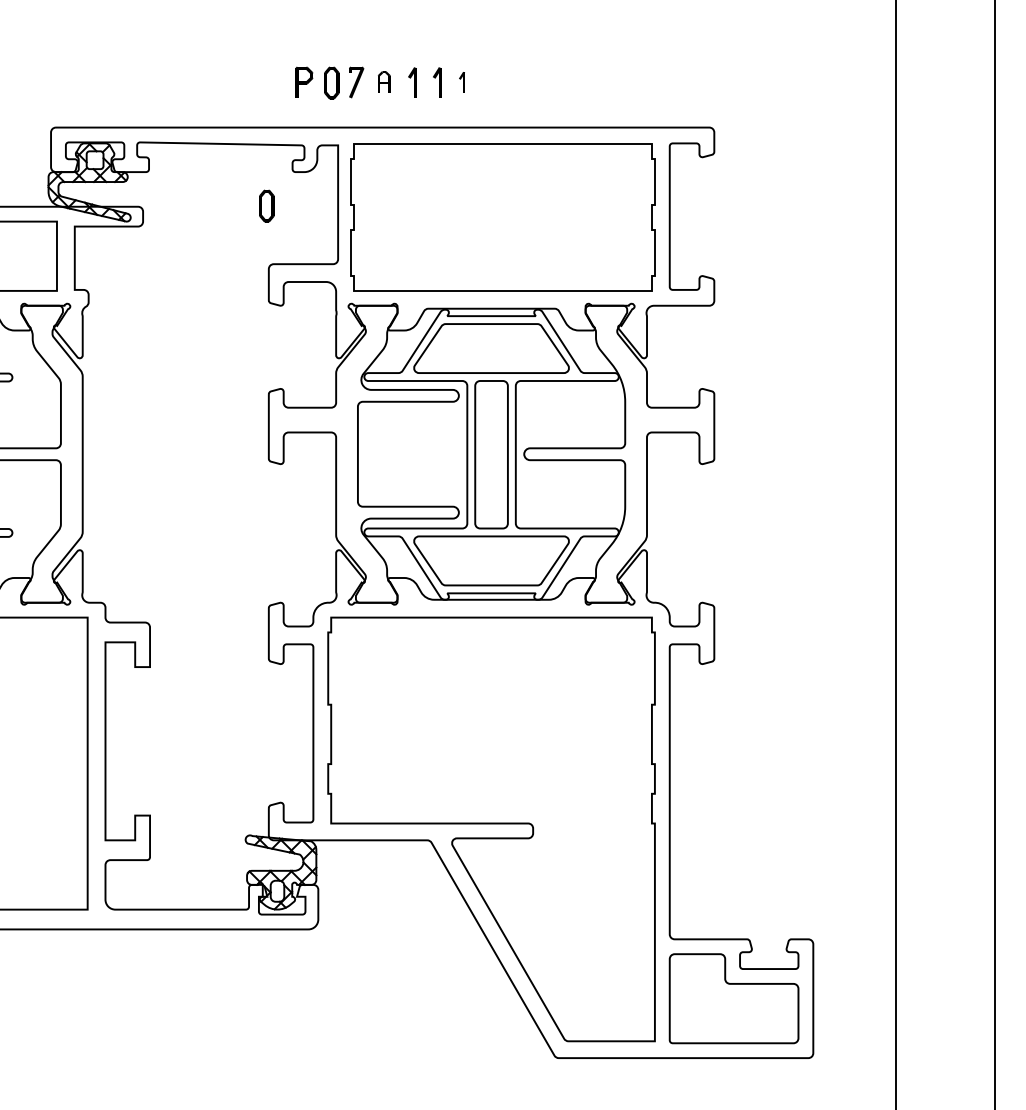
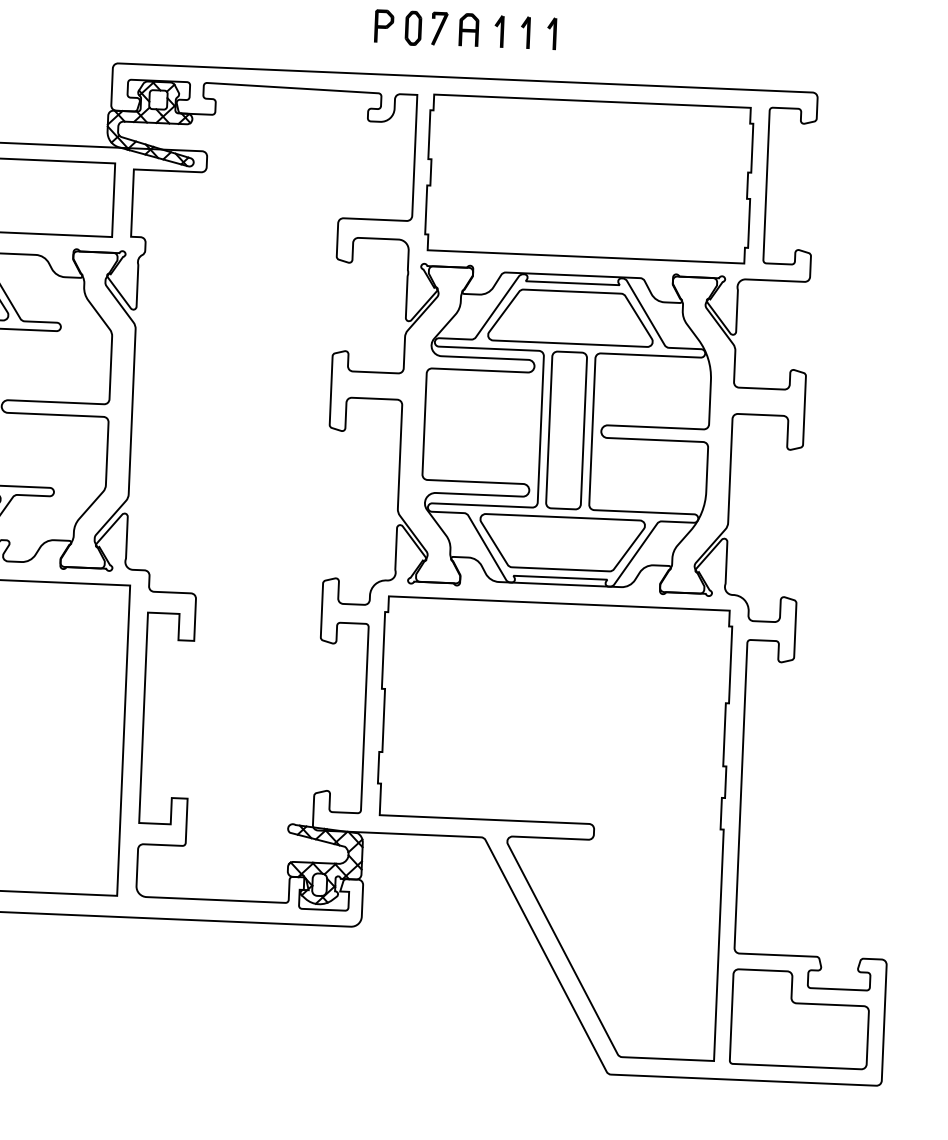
part: (384, 81) -> (469, 29), size x1.43
part: (461, 82) -> (551, 33), size x1.43
part: (266, 205) -> (338, 155), removed

